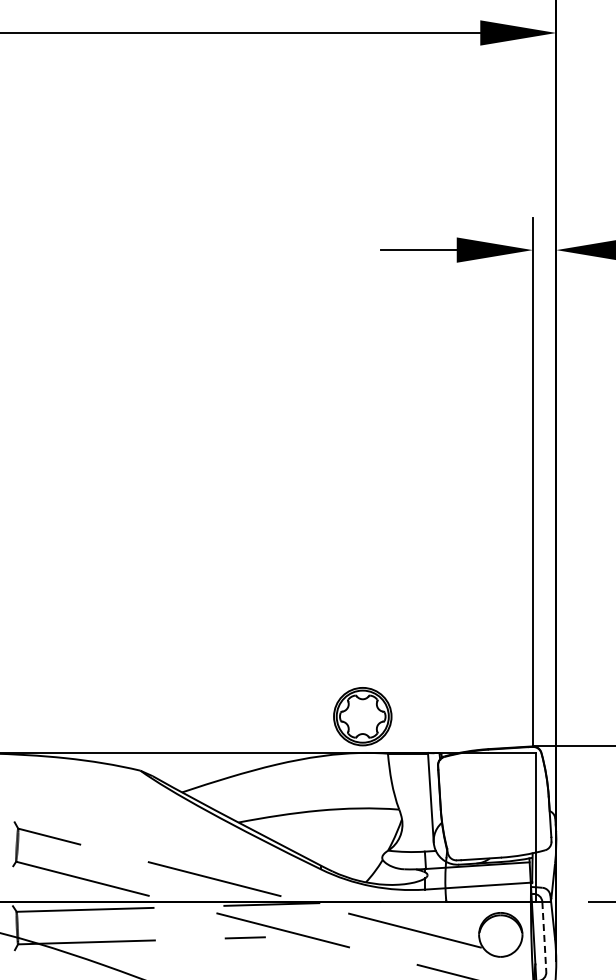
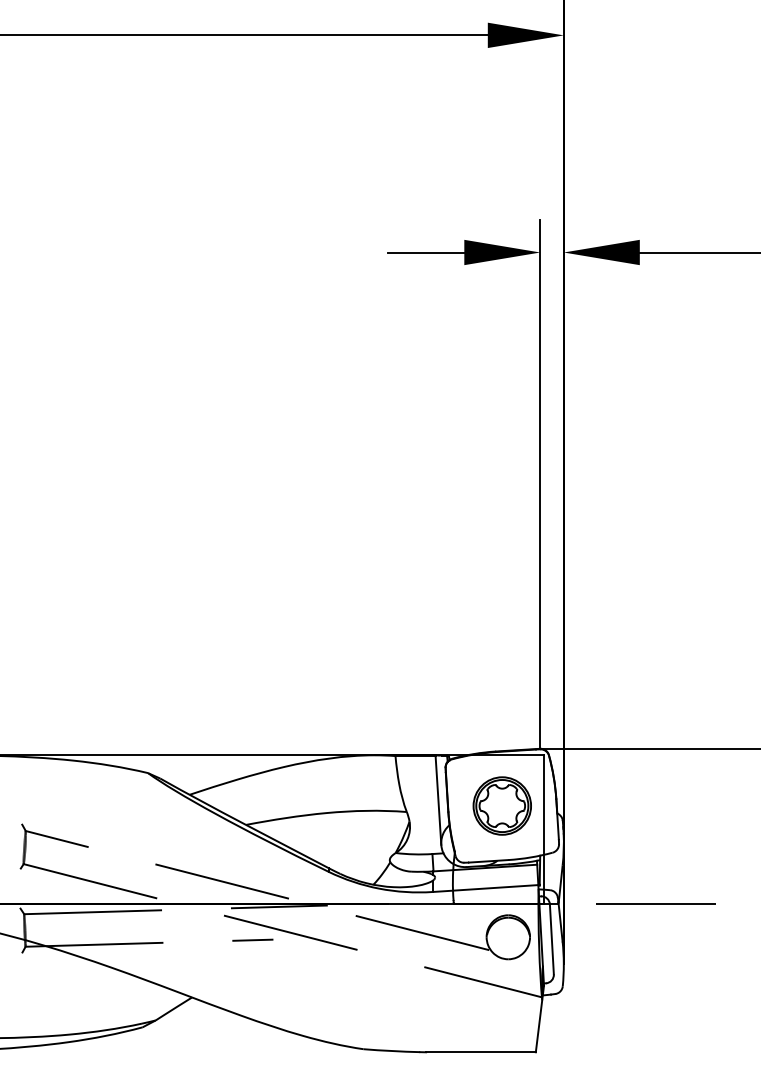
part: (361, 716) -> (501, 805), moved
line: (543, 937) -> (551, 939), dashed -> solid

